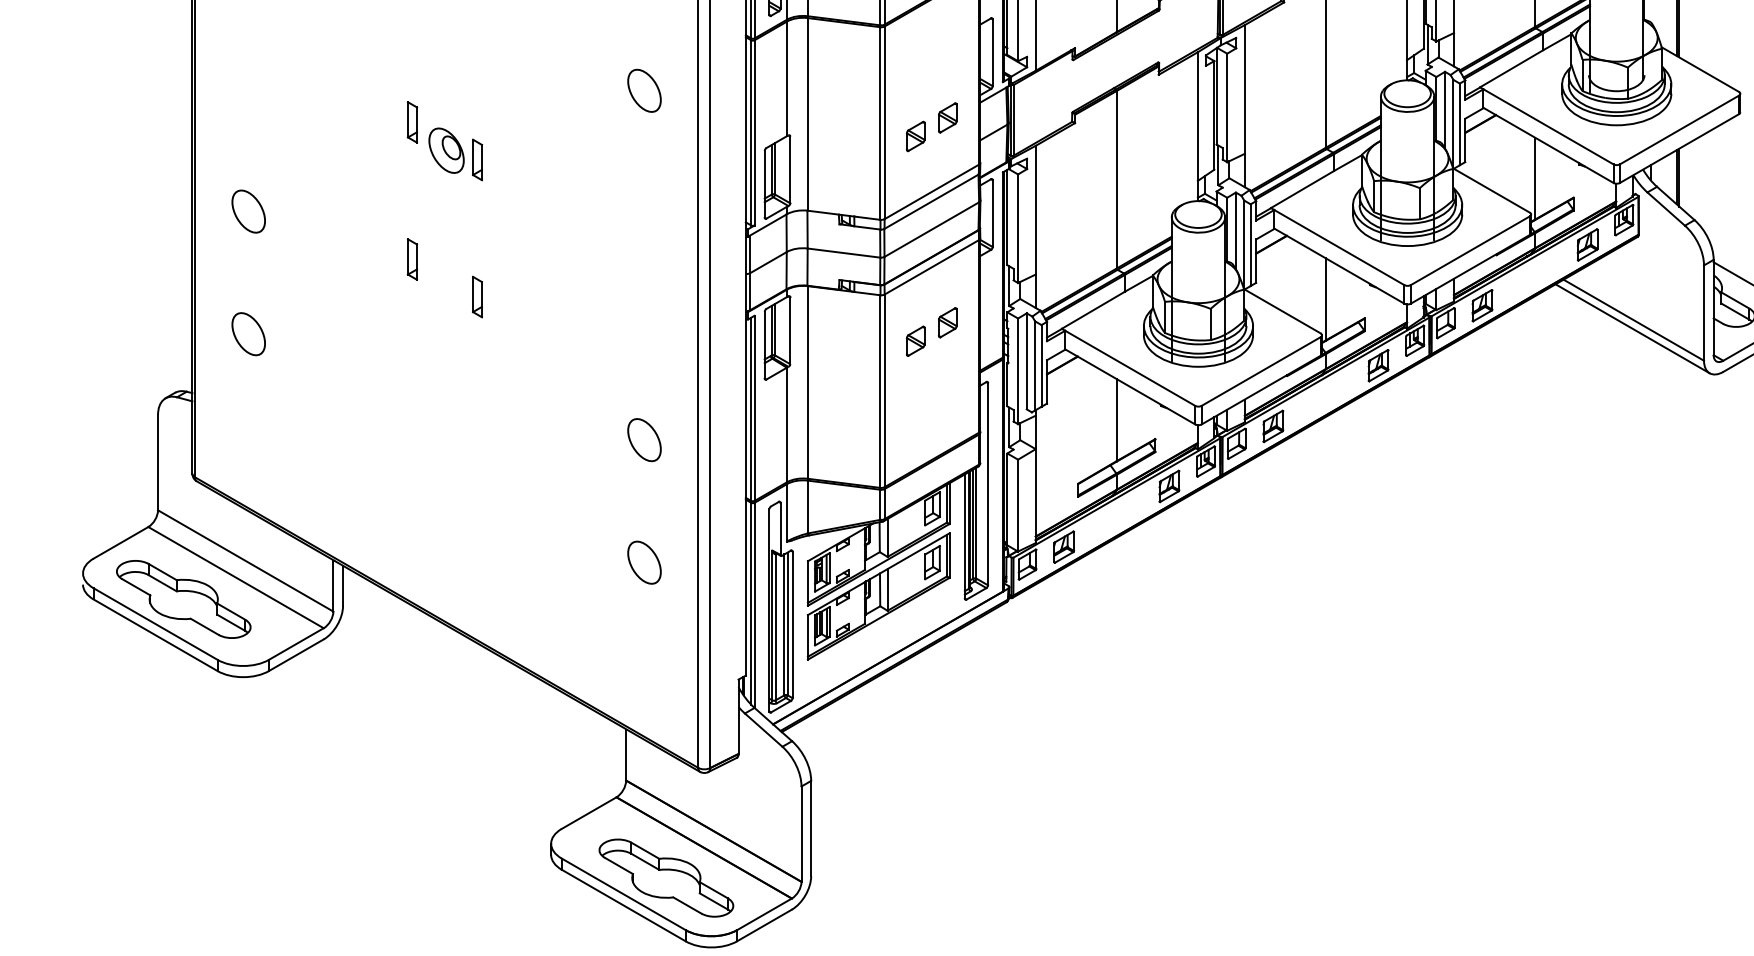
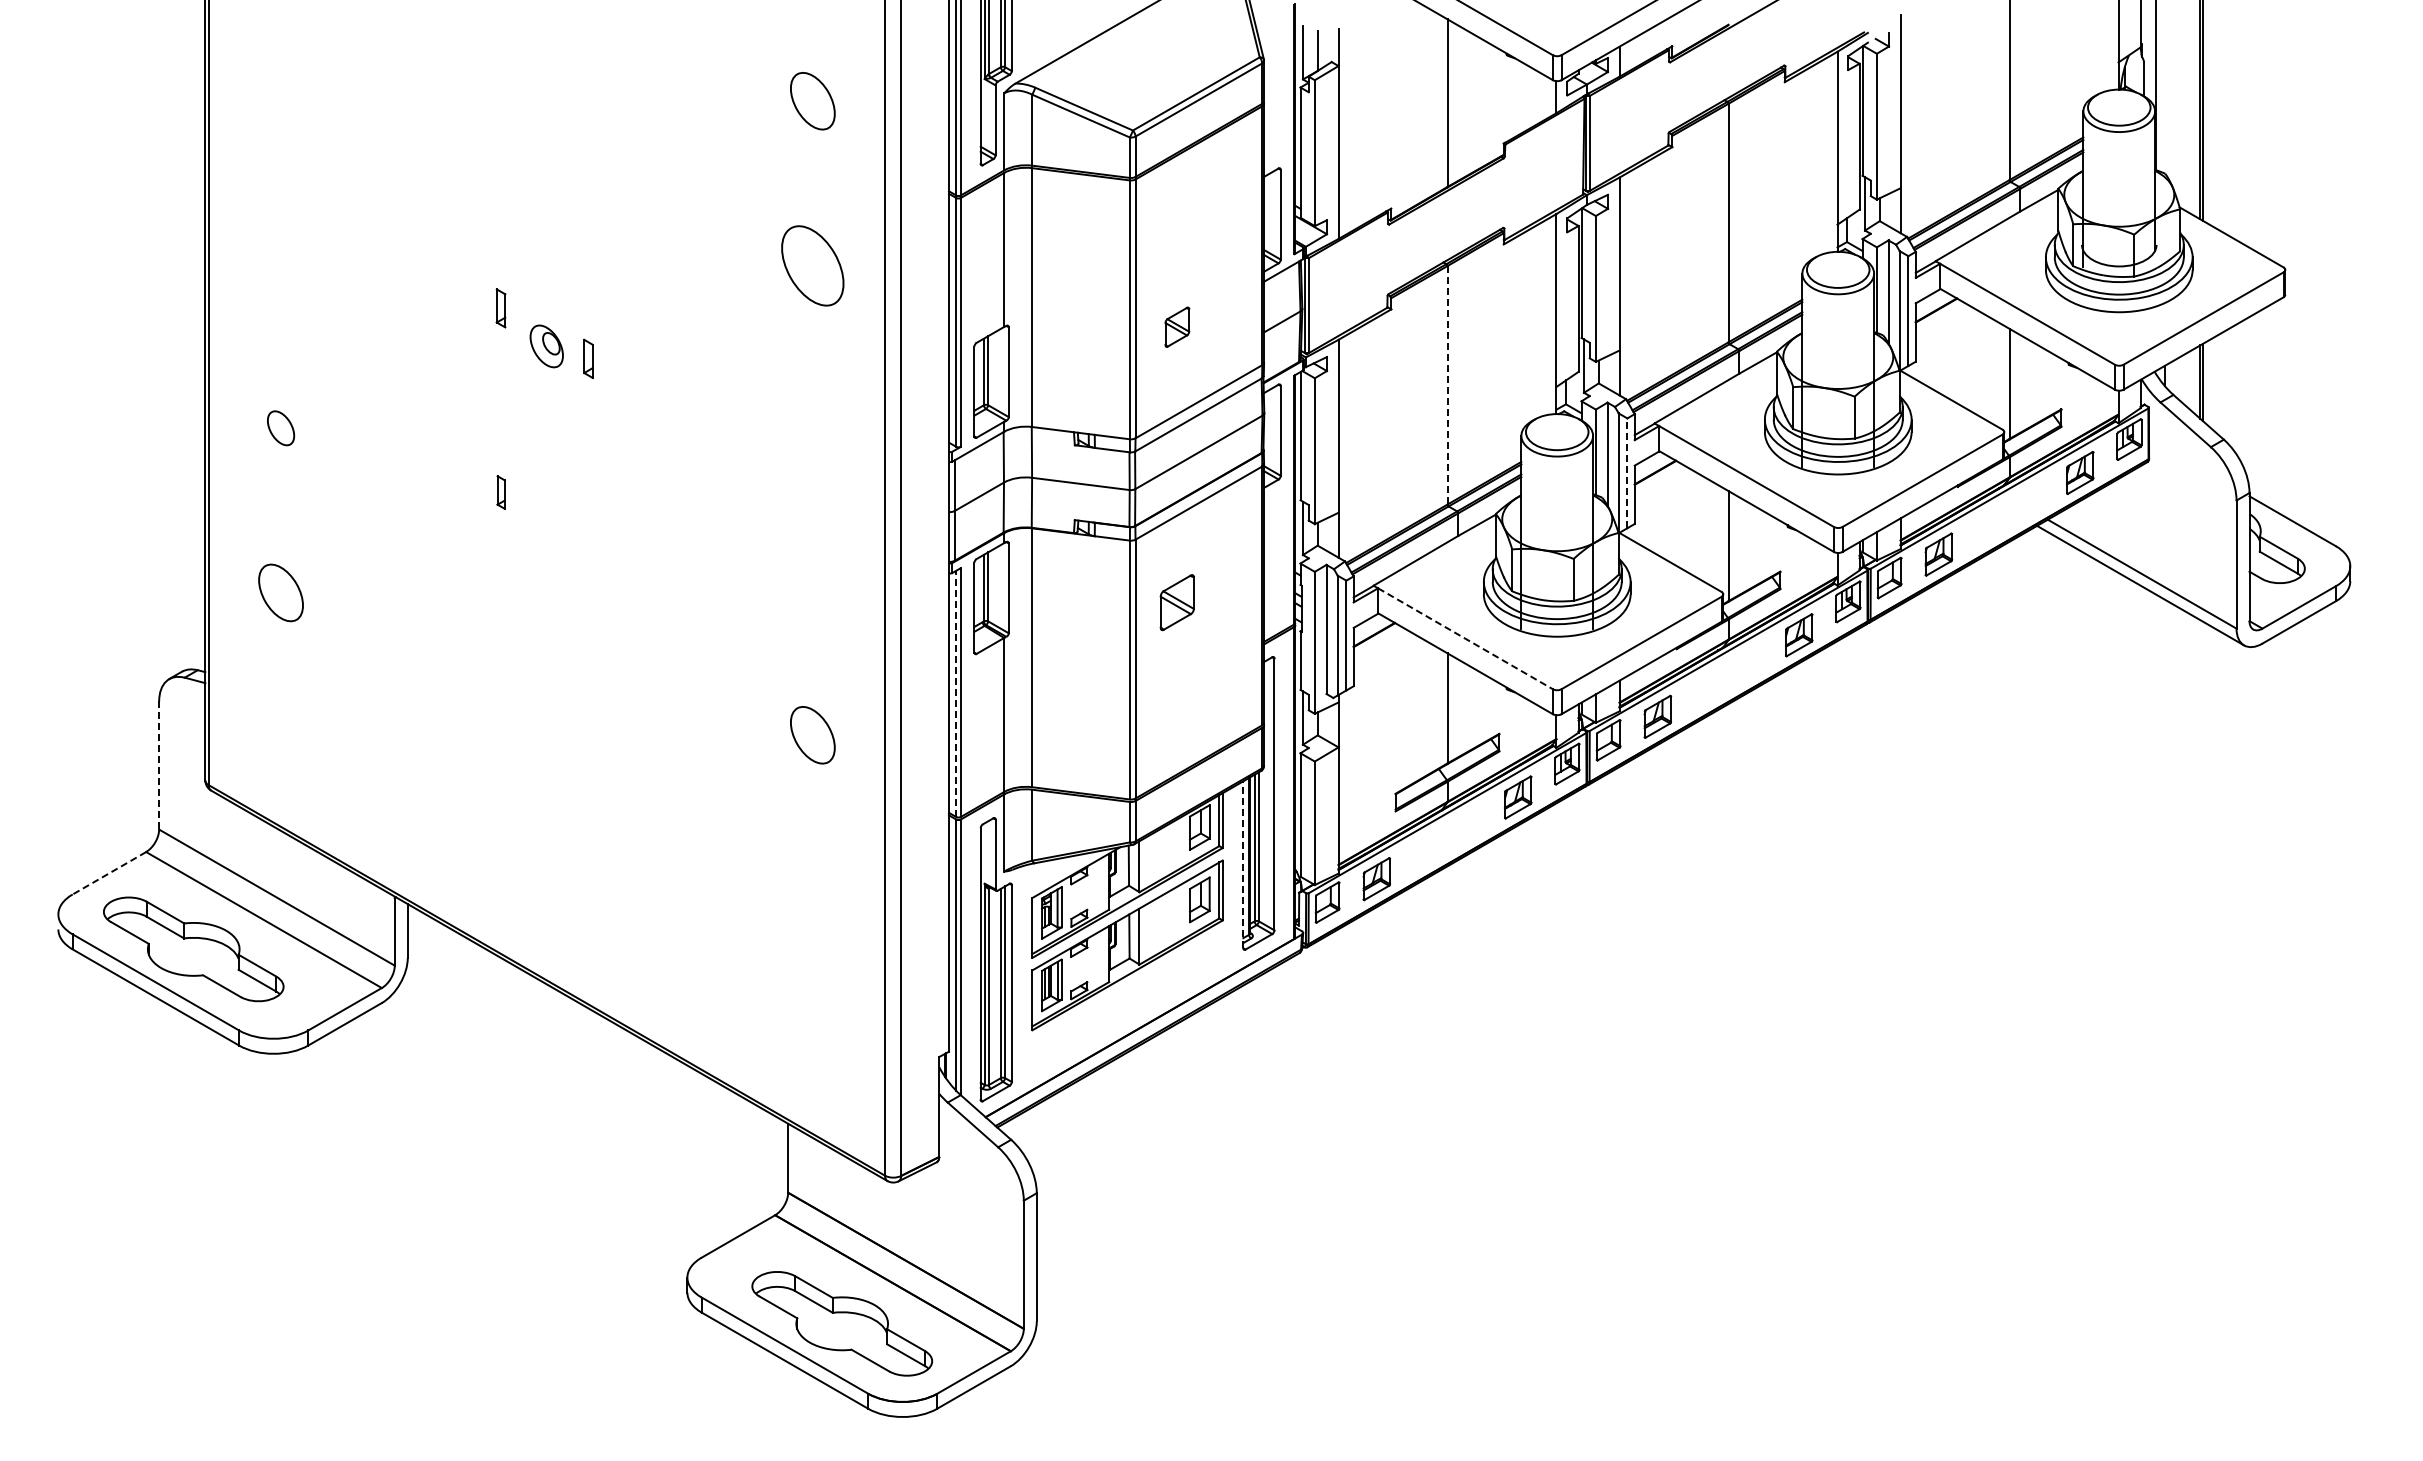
part: (644, 90) -> (812, 265), size x1.4
part: (947, 117) -> (1220, 301), removed
part: (412, 122) -> (500, 308), size x0.7
part: (446, 150) -> (546, 346), size x0.7
part: (477, 159) -> (588, 358), size x0.7
line: (1116, 179) -> (1447, 385), solid -> dashed
part: (248, 211) -> (280, 428), size x0.6
line: (1250, 245) -> (1627, 473), solid -> dashed
part: (412, 259) -> (501, 492), size x0.6
part: (477, 296) -> (588, 542), removed
part: (947, 322) -> (1220, 577), removed
part: (915, 340) -> (1177, 601), size x1.4
line: (1130, 368) -> (1465, 638), solid -> dashed
line: (751, 409) -> (956, 693), solid -> dashed
line: (158, 462) -> (159, 765), solid -> dashed
line: (965, 536) -> (1243, 864), solid -> dashed
line: (121, 542) -> (109, 873), solid -> dashed
part: (644, 562) -> (812, 899), removed

